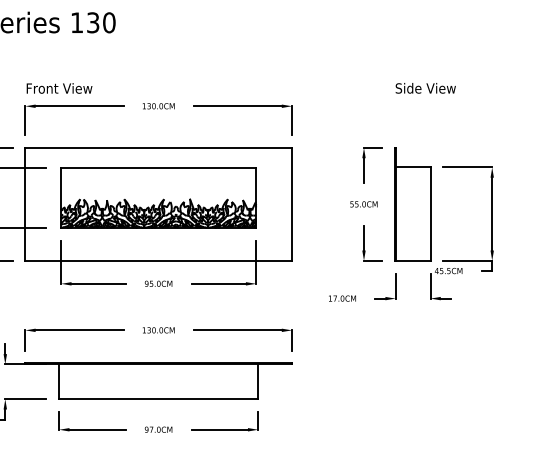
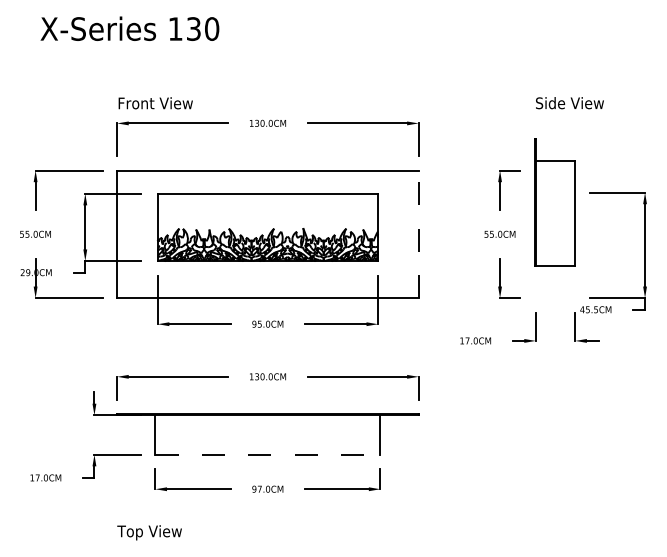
line: (291, 204) -> (418, 234), solid -> dashed
part: (412, 204) -> (554, 202), moved
line: (158, 399) -> (267, 454), solid -> dashed

